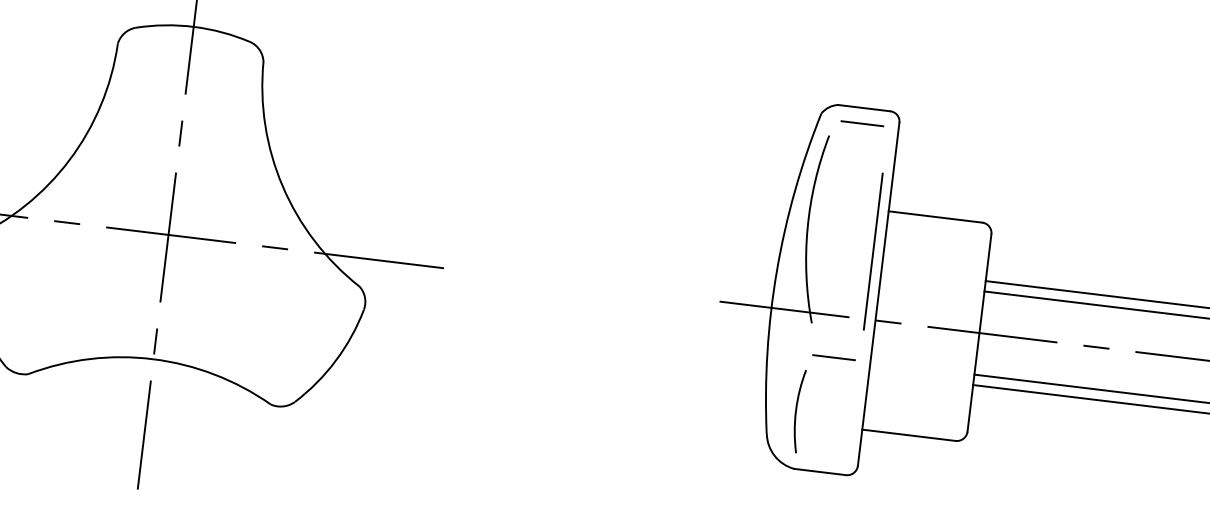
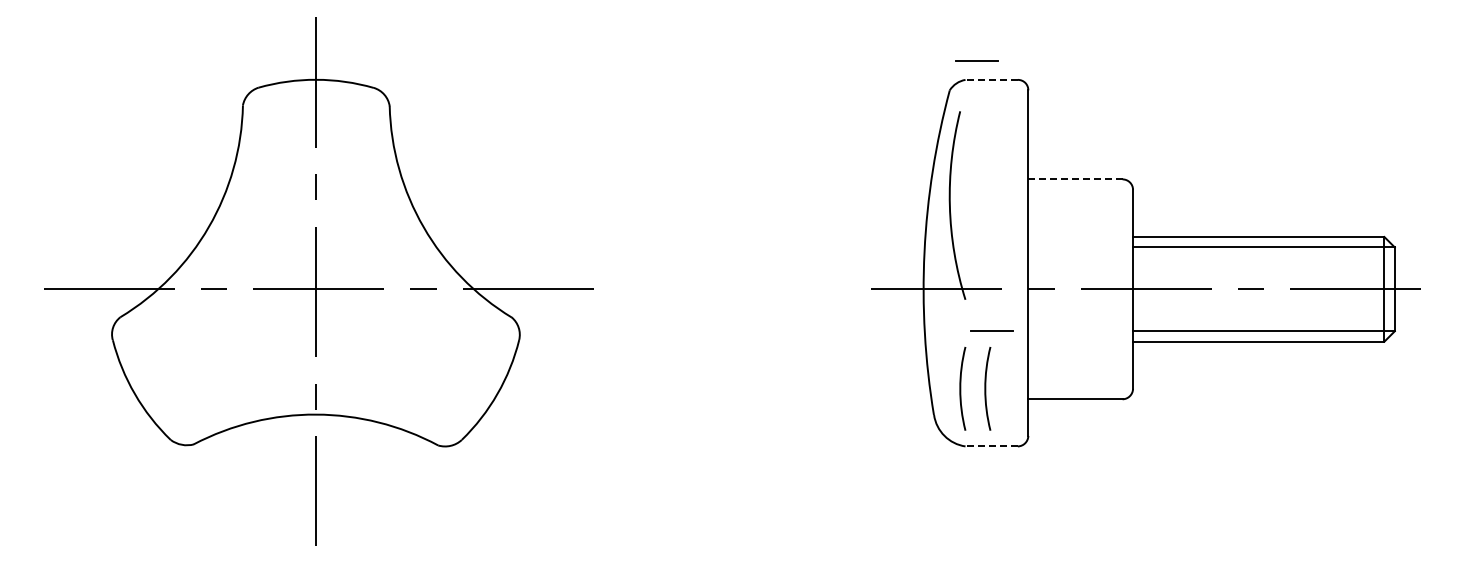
line: (864, 107) -> (991, 79), solid -> dashed
line: (862, 123) -> (976, 60), moved
line: (935, 217) -> (1075, 179), solid -> dashed
line: (873, 250) -> (1017, 220), removed
arc: (822, 413) -> (986, 388), added
line: (820, 472) -> (991, 446), solid -> dashed

